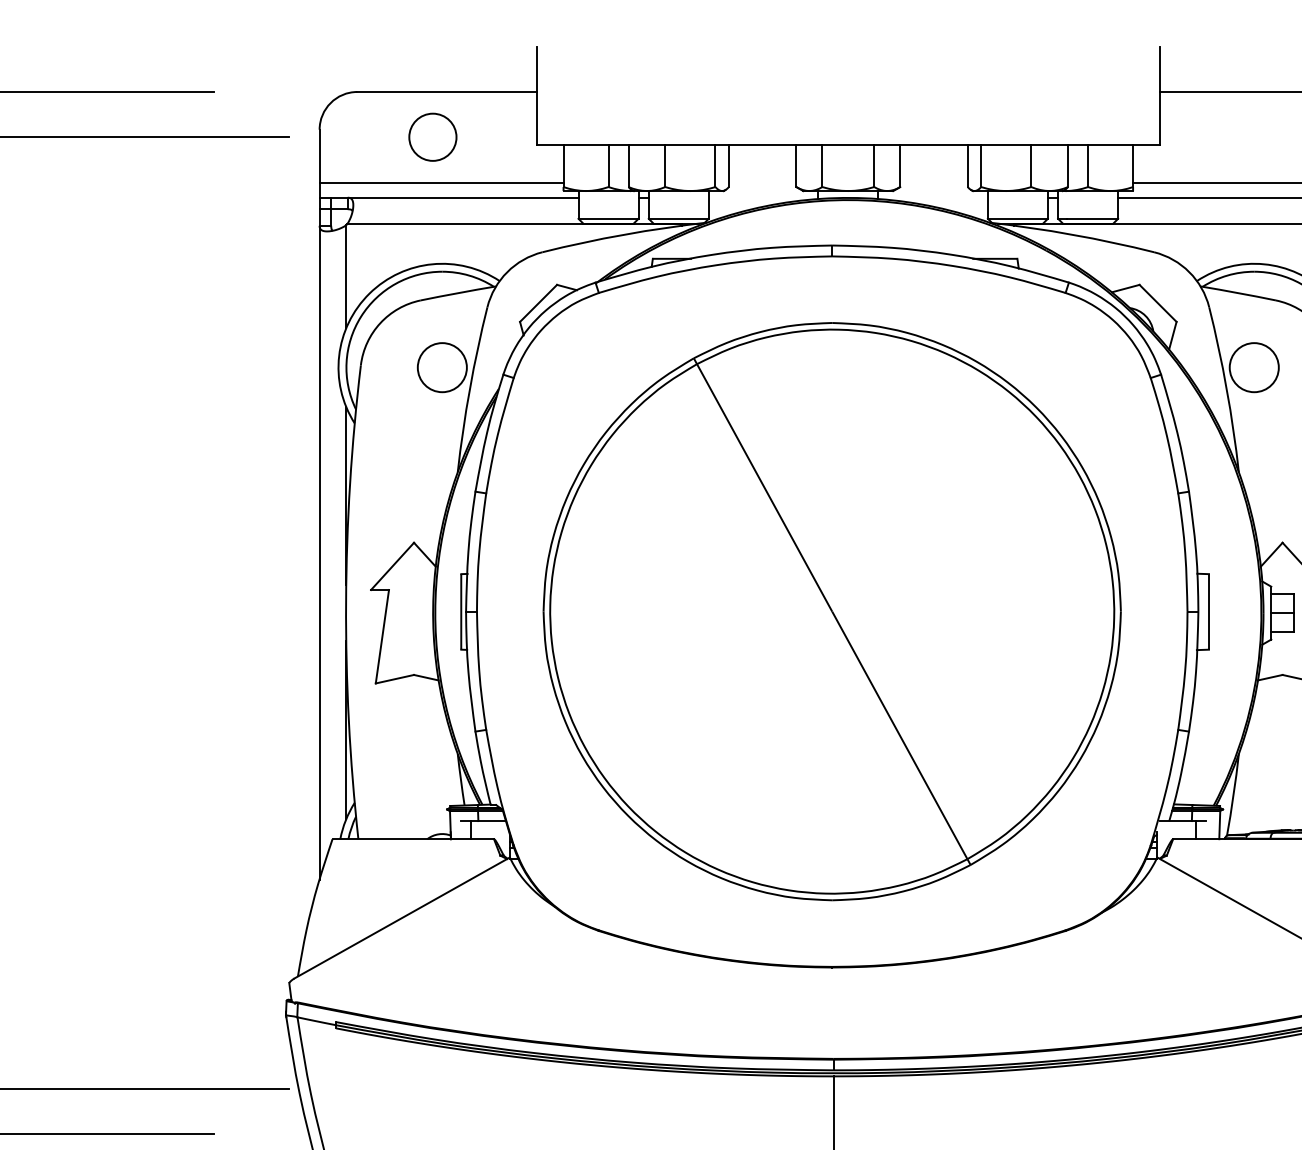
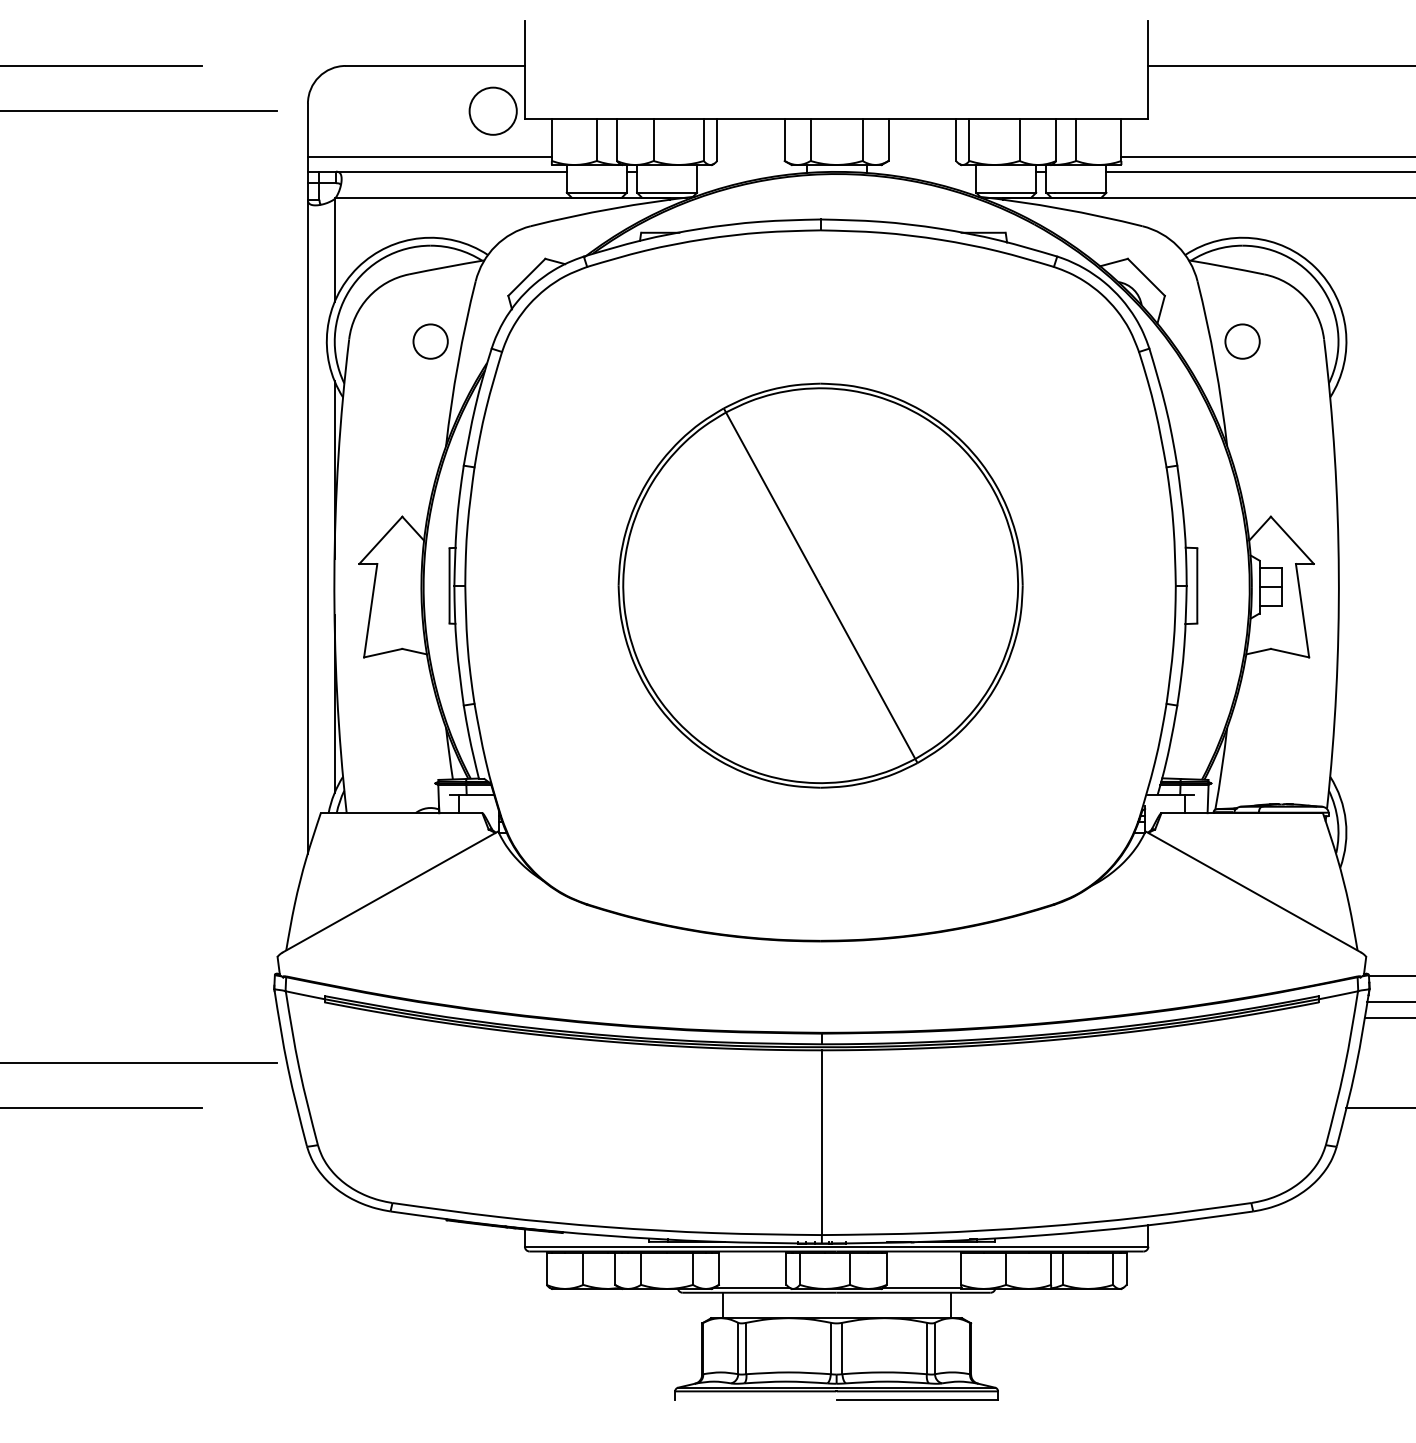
circle: (432, 136) -> (492, 110), moved
circle: (442, 367) -> (430, 341), size x0.7
circle: (1254, 367) -> (1242, 341), size x0.7
part: (832, 611) -> (820, 585), size x0.7

